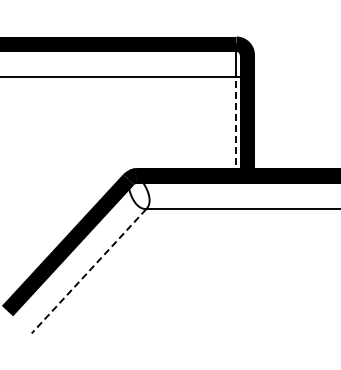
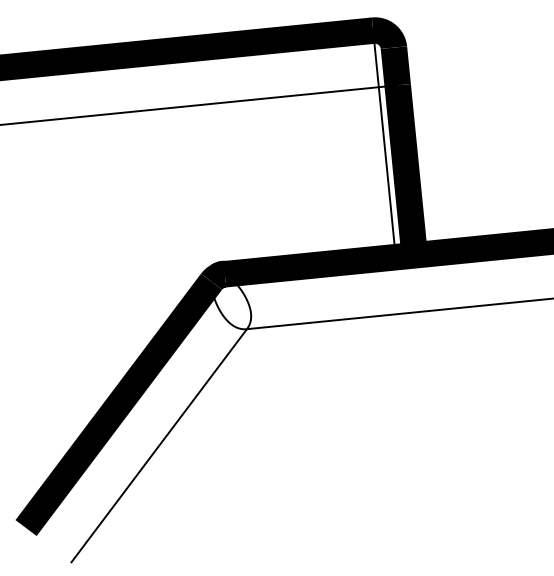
line: (236, 126) -> (387, 171), dashed -> solid
line: (89, 271) -> (160, 445), dashed -> solid

